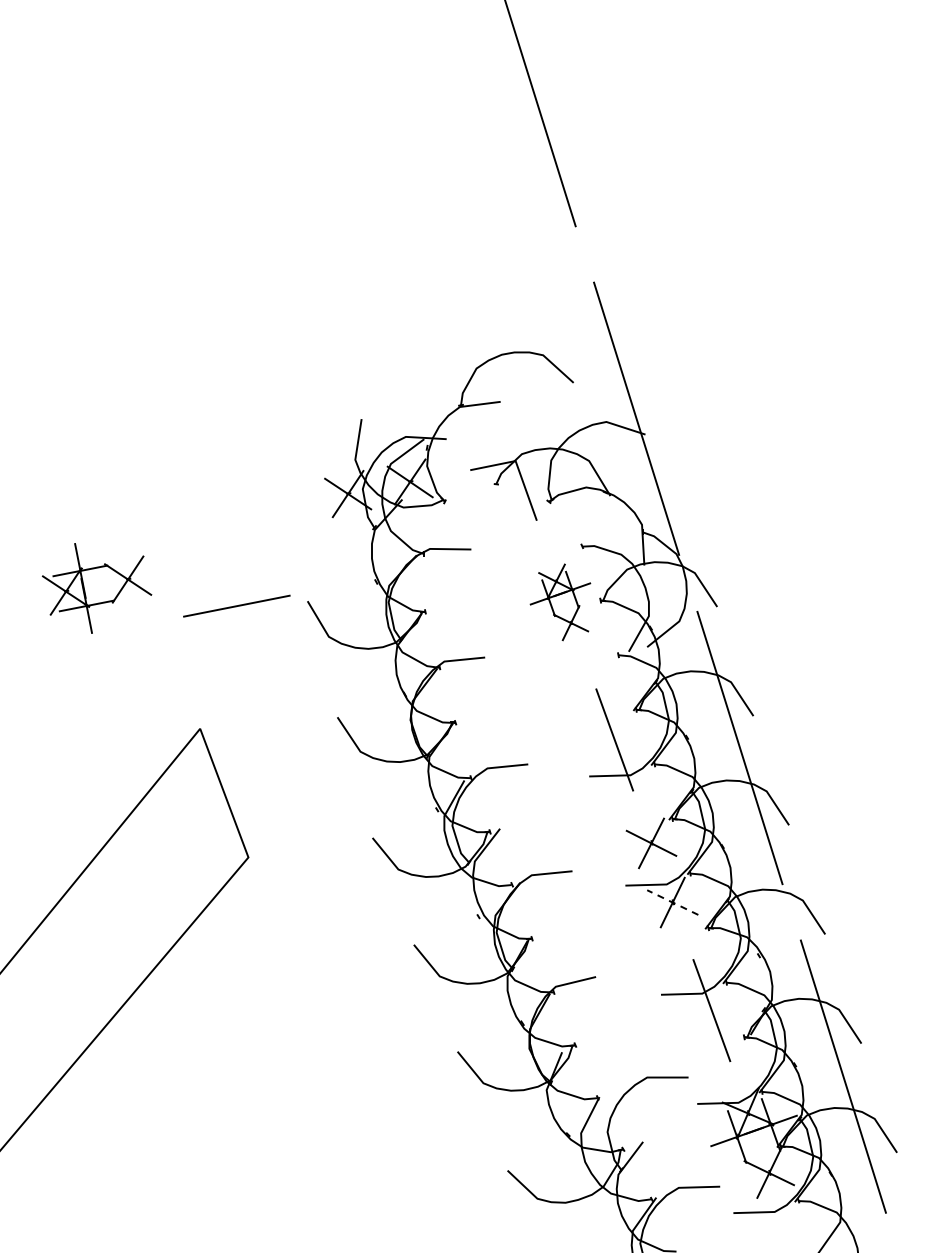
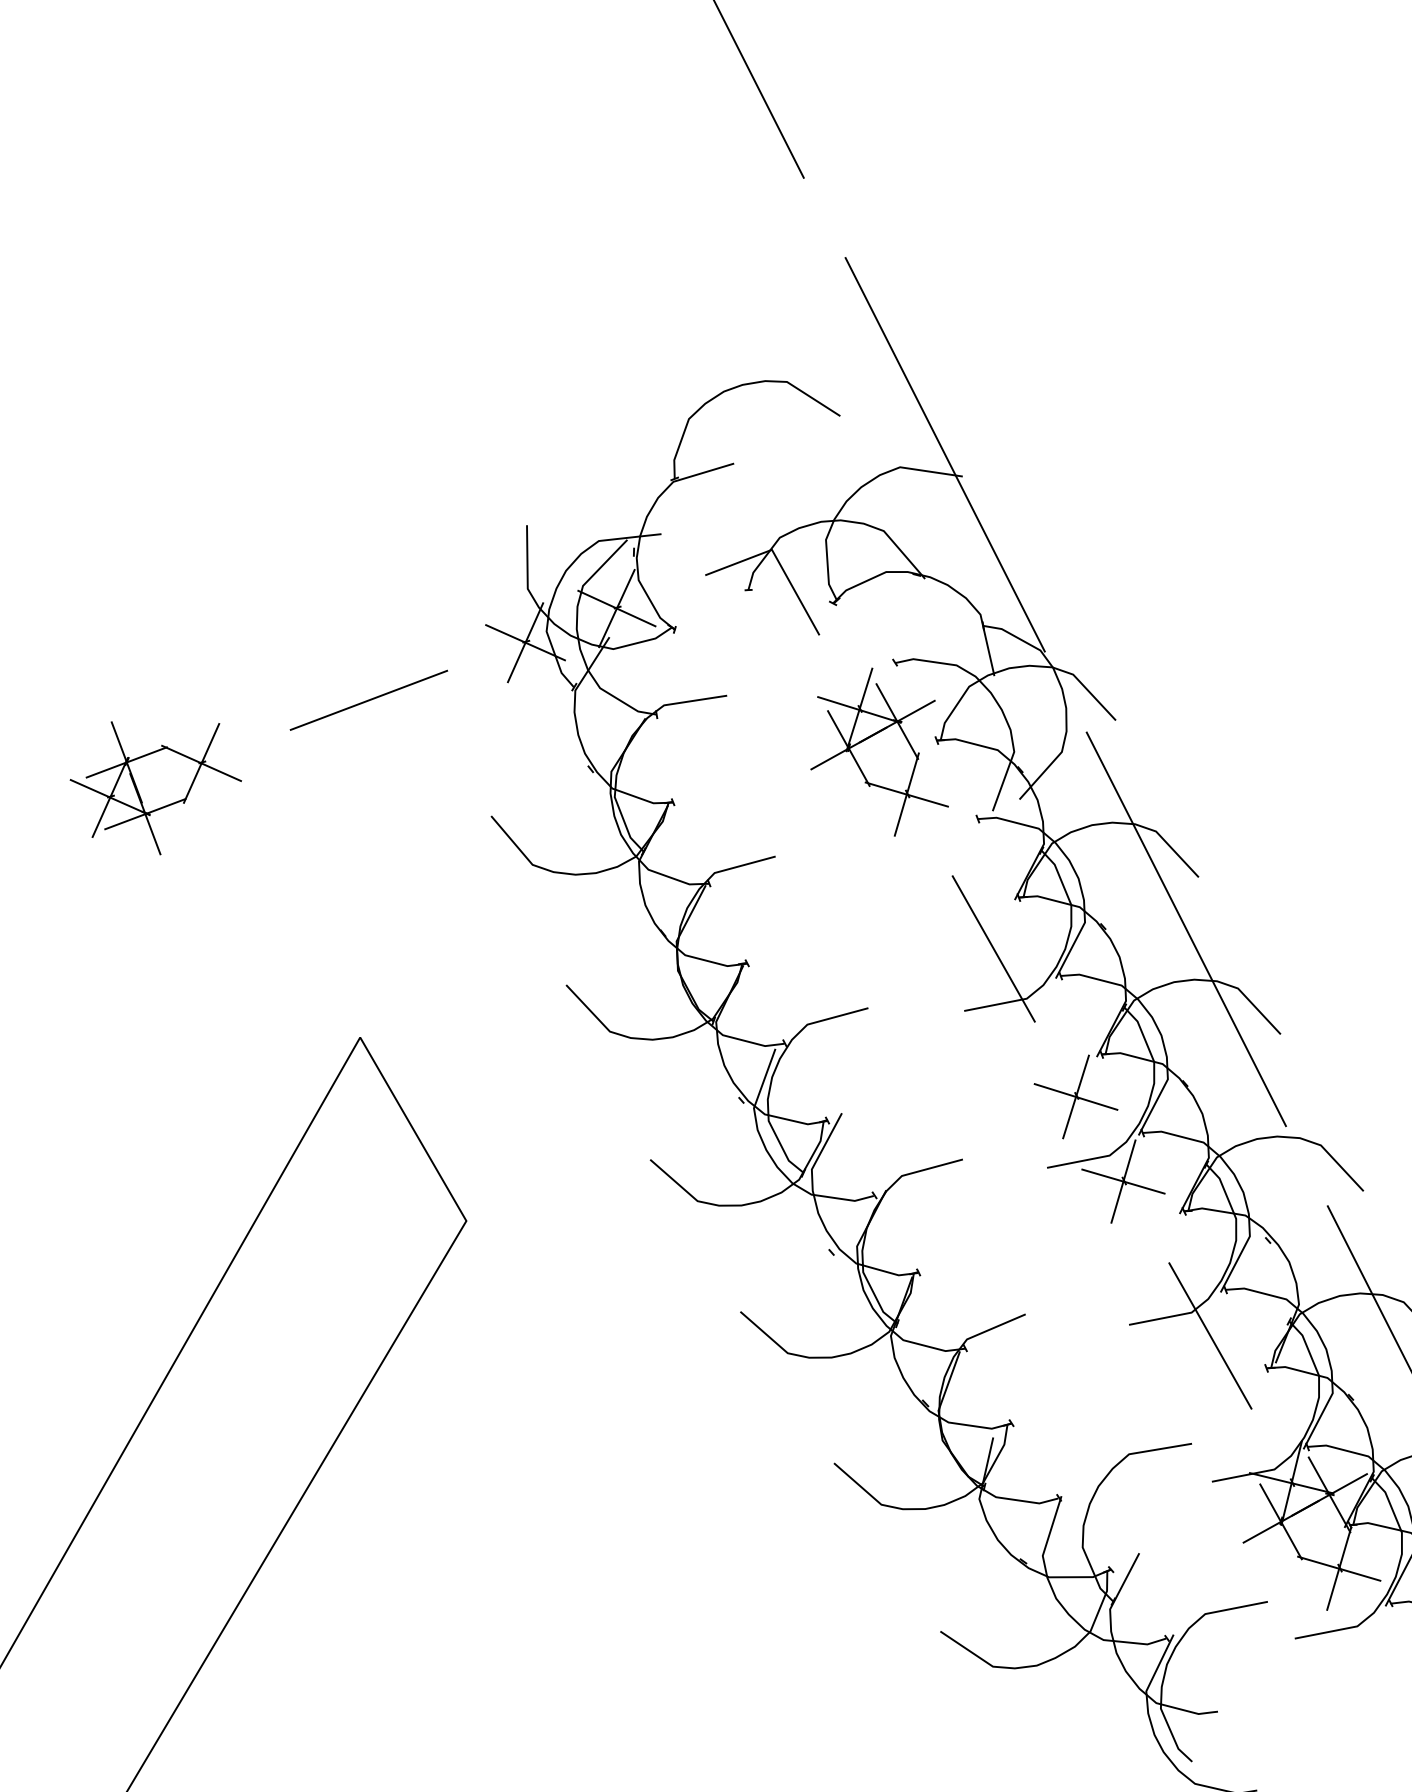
part: (97, 588) -> (157, 784), moved
part: (560, 602) -> (876, 753), size x1.43
line: (236, 605) -> (368, 699), moved
line: (672, 902) -> (1123, 1181), dashed -> solid

